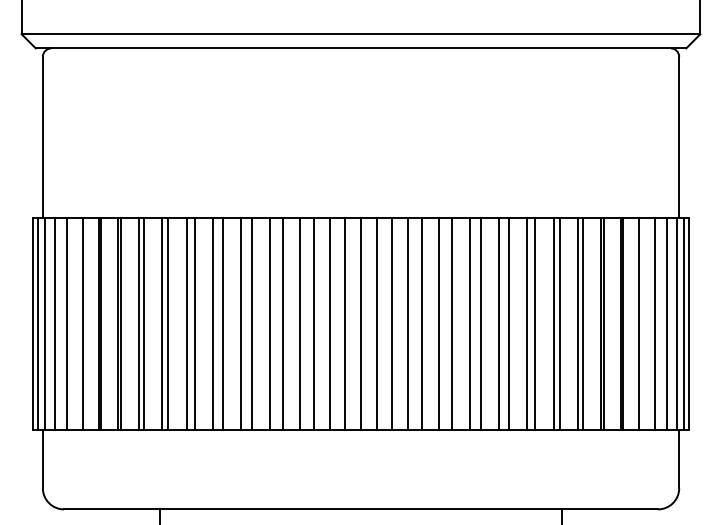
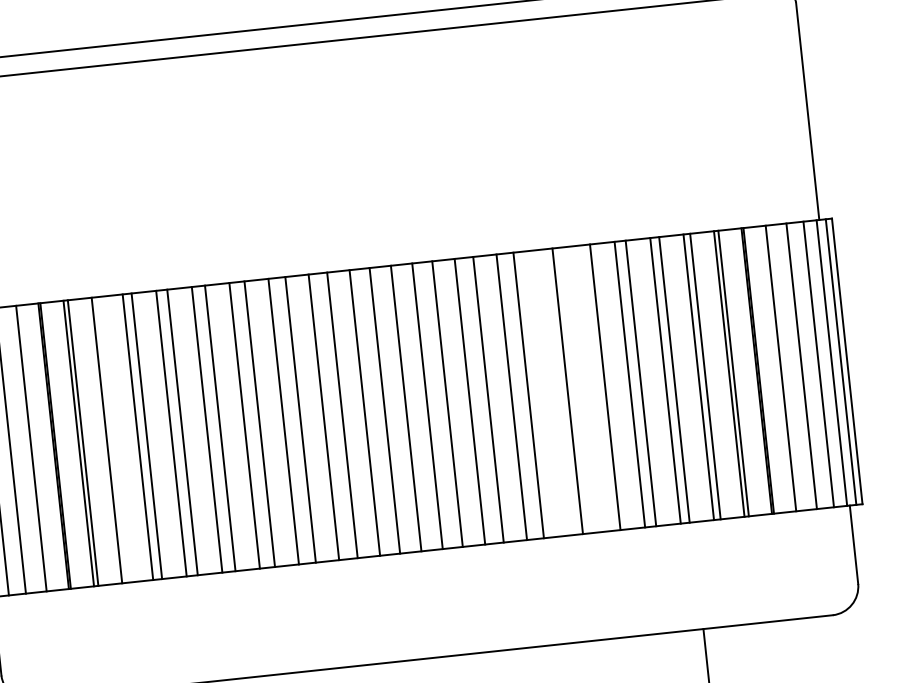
line: (143, 324) -> (113, 440), removed
line: (469, 324) -> (552, 393), removed
line: (499, 324) -> (592, 389), removed

